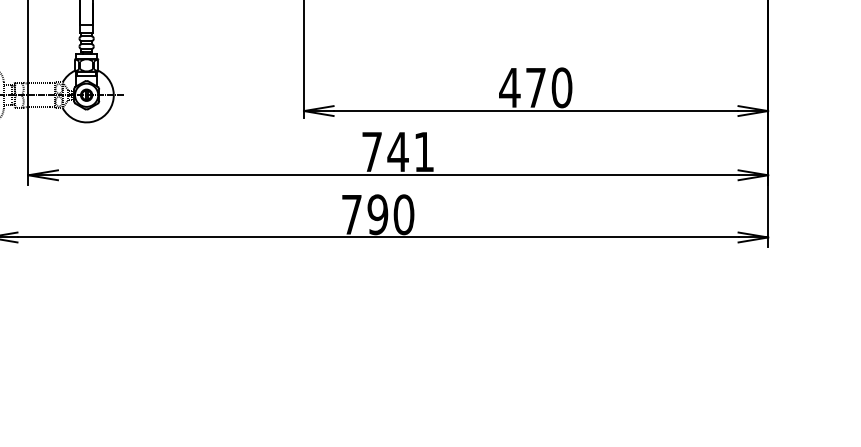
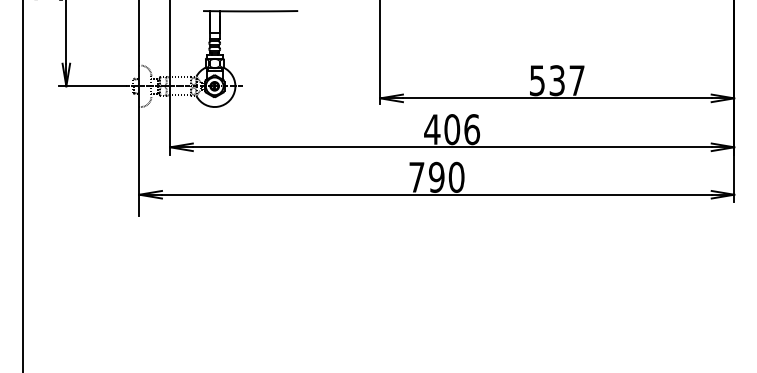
text: (534, 87) -> (556, 80), 470 -> 537
text: (398, 151) -> (452, 129), 741 -> 406

